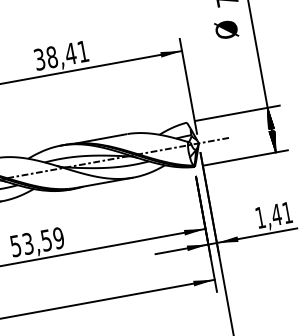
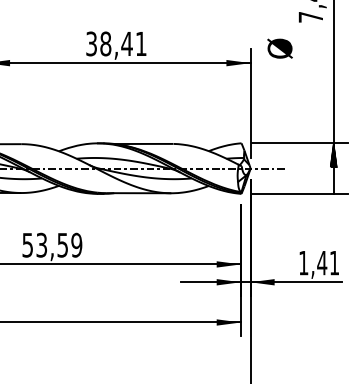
text: (226, 29) -> (279, 48), moved
hatch: (273, 141) -> (333, 181), removed

